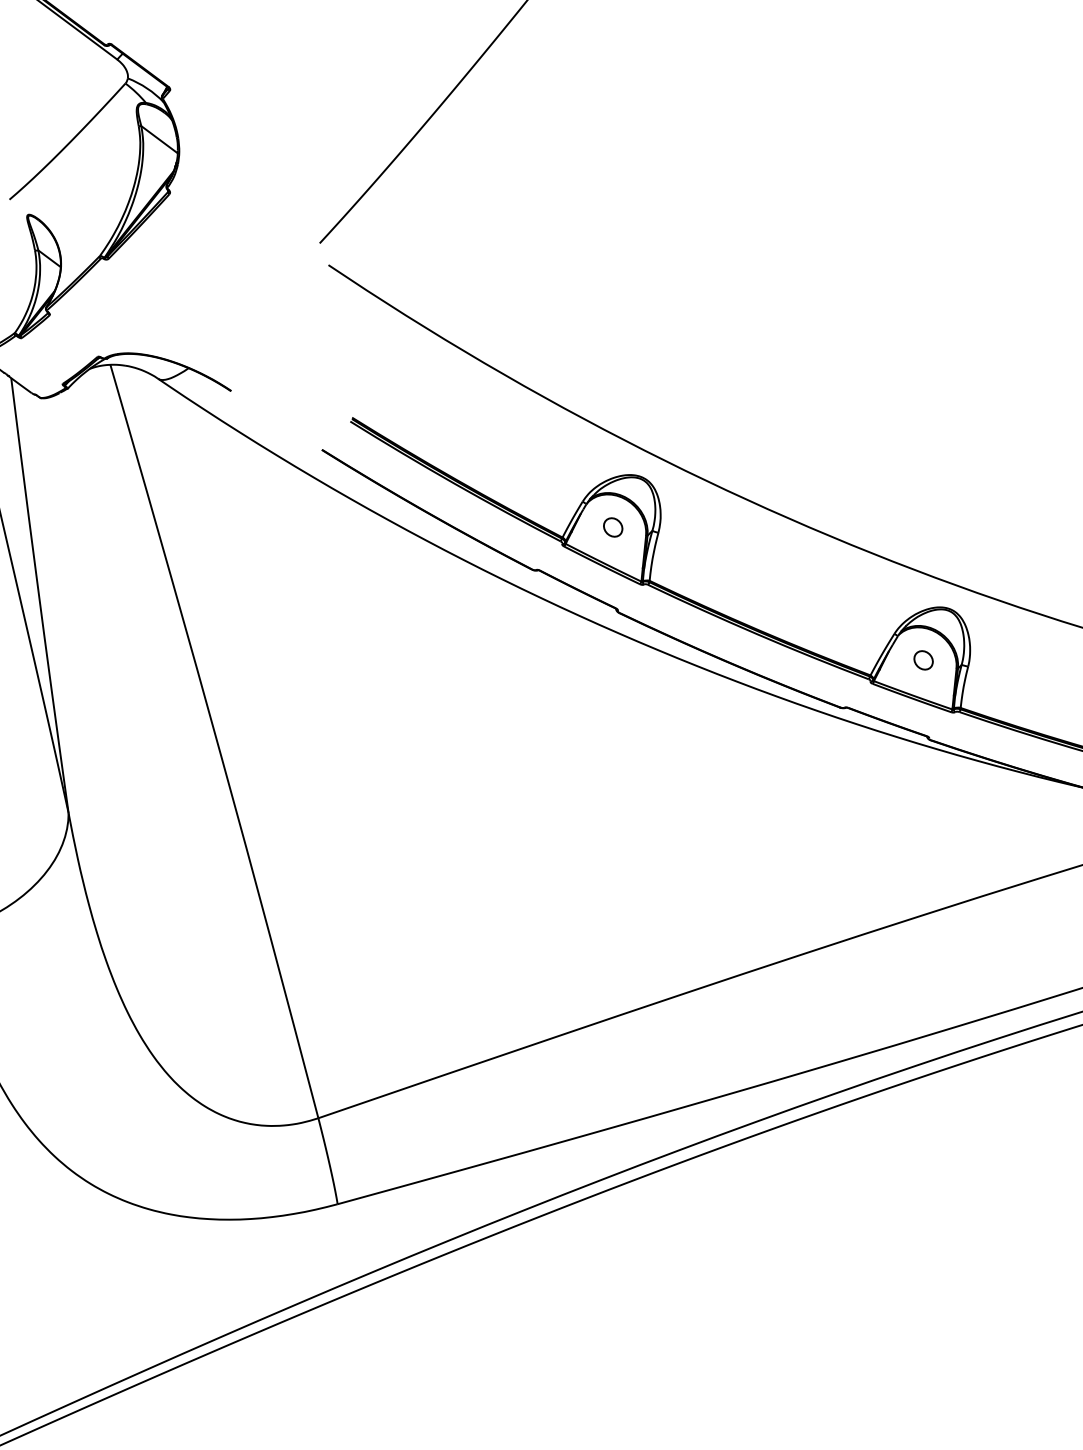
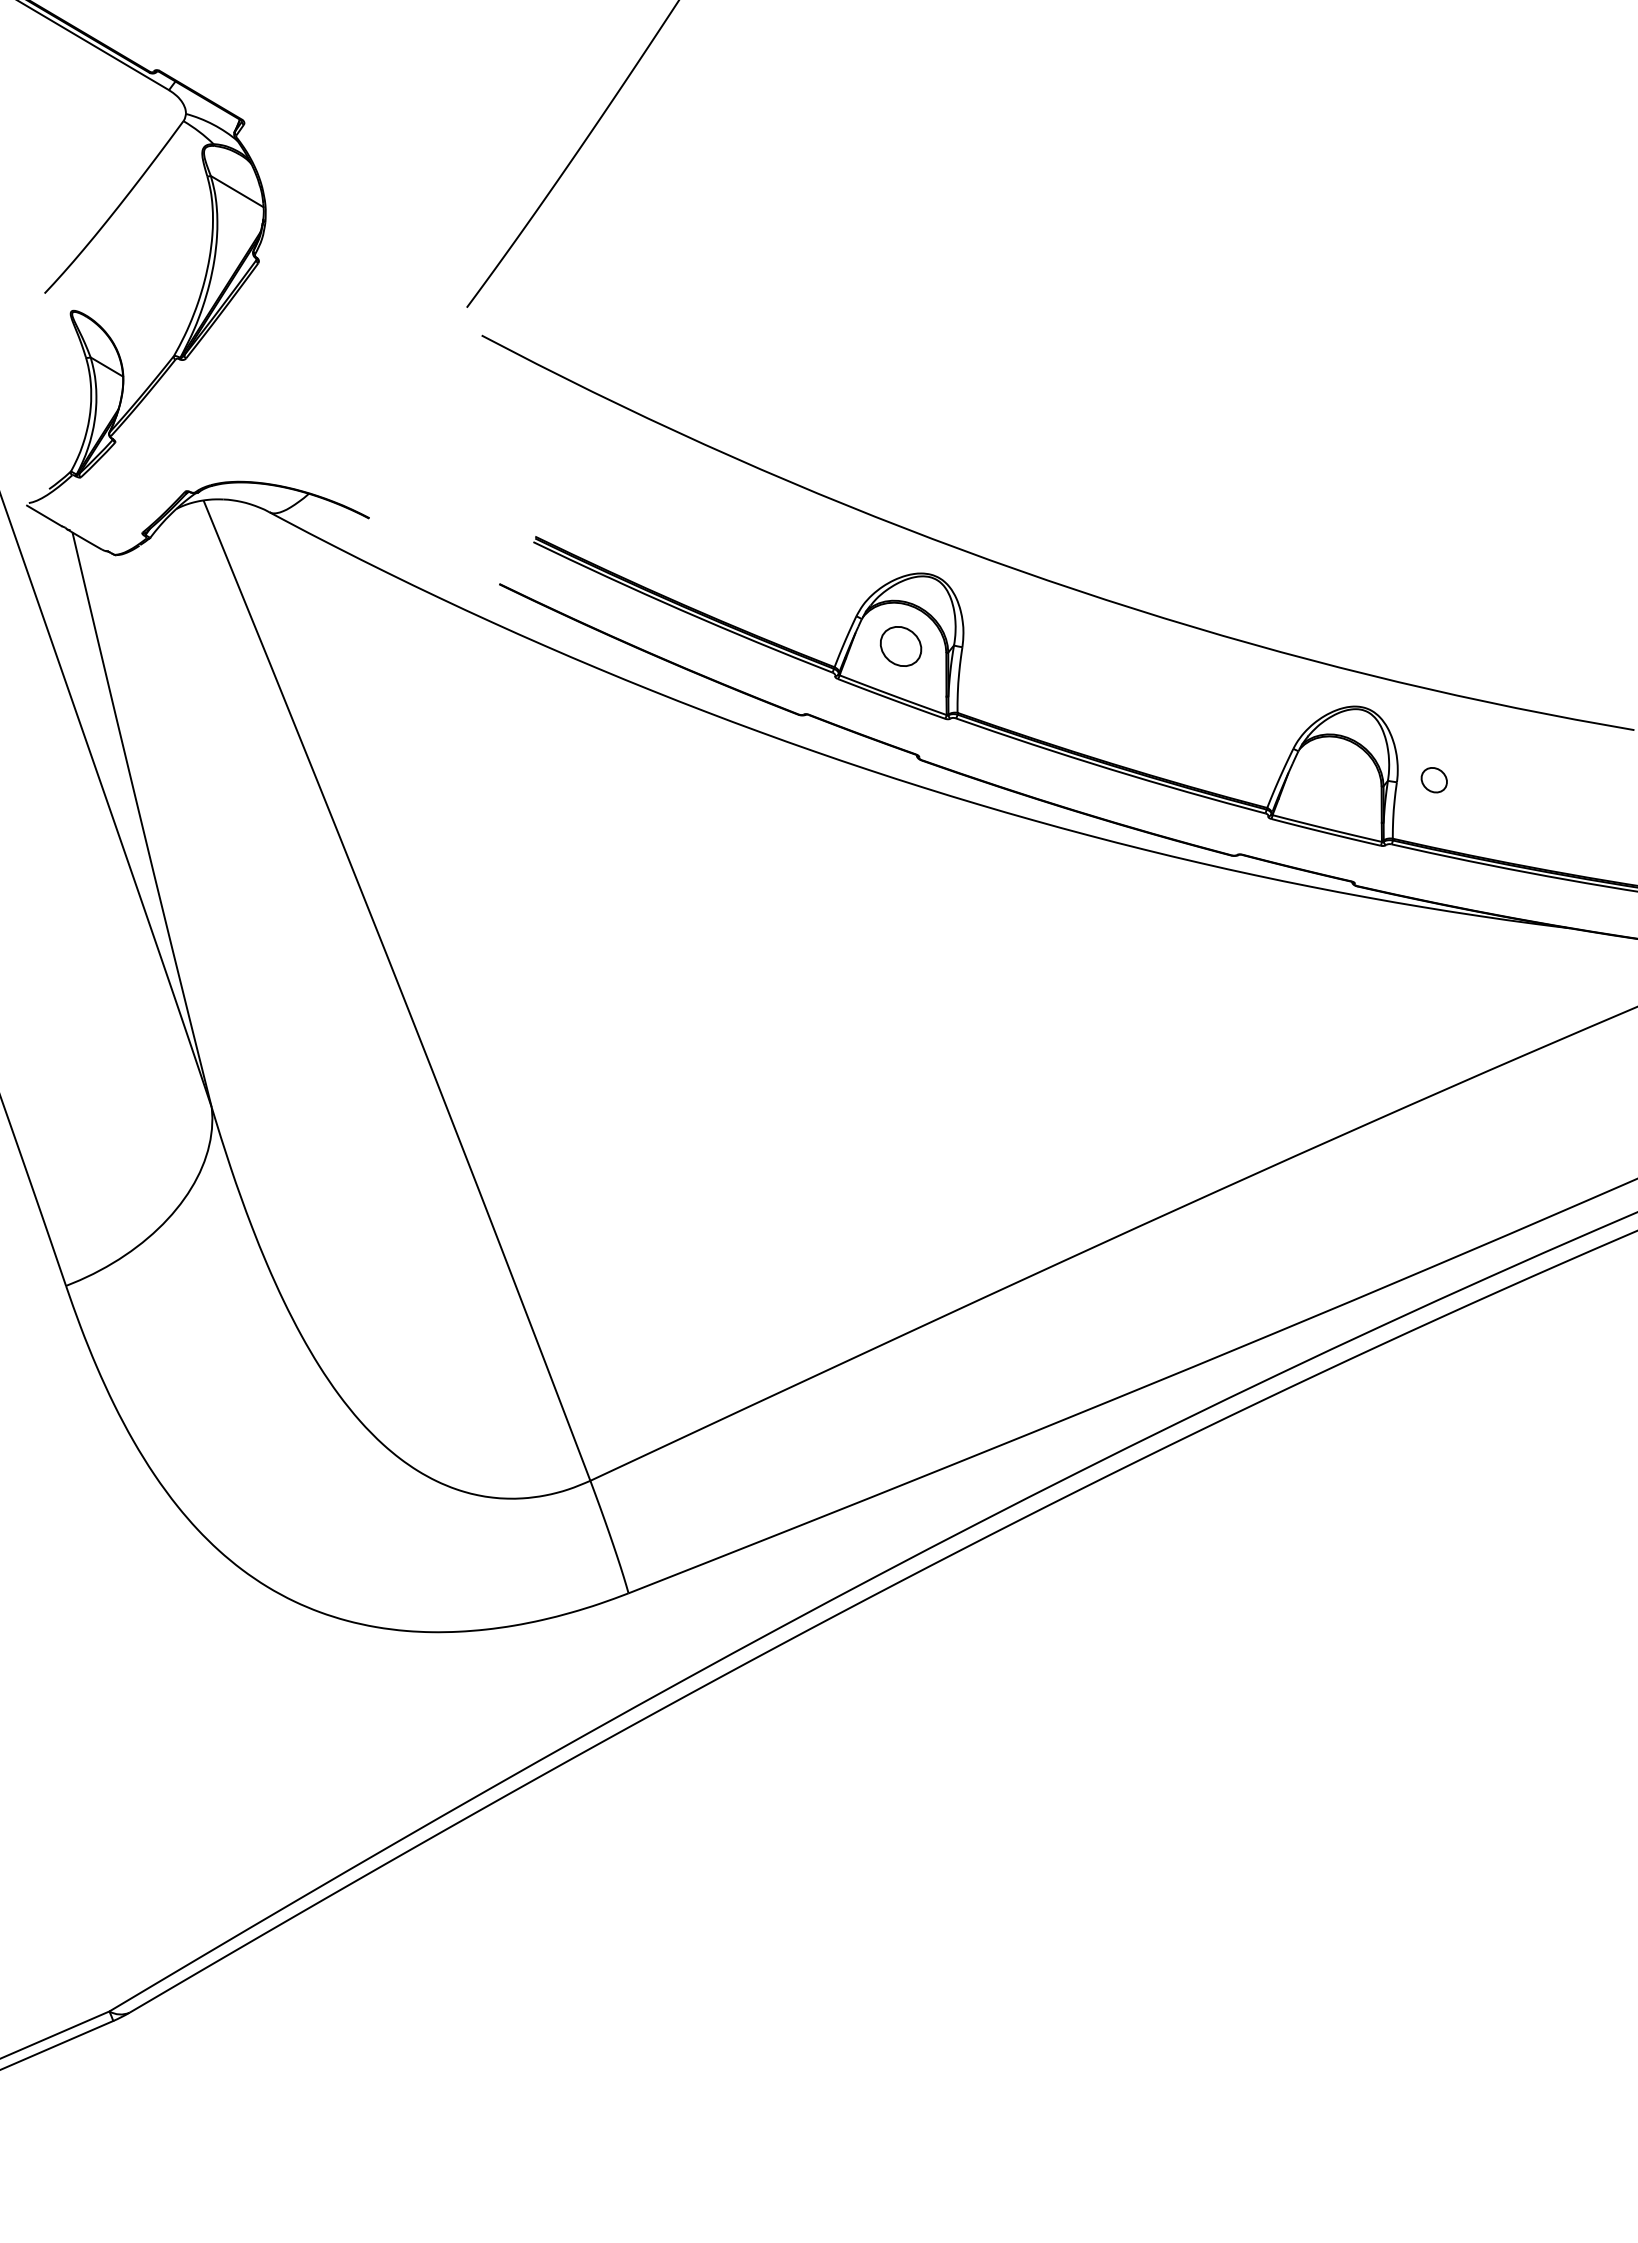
part: (612, 527) -> (900, 646), size x1.6
part: (923, 660) -> (1433, 780), moved

